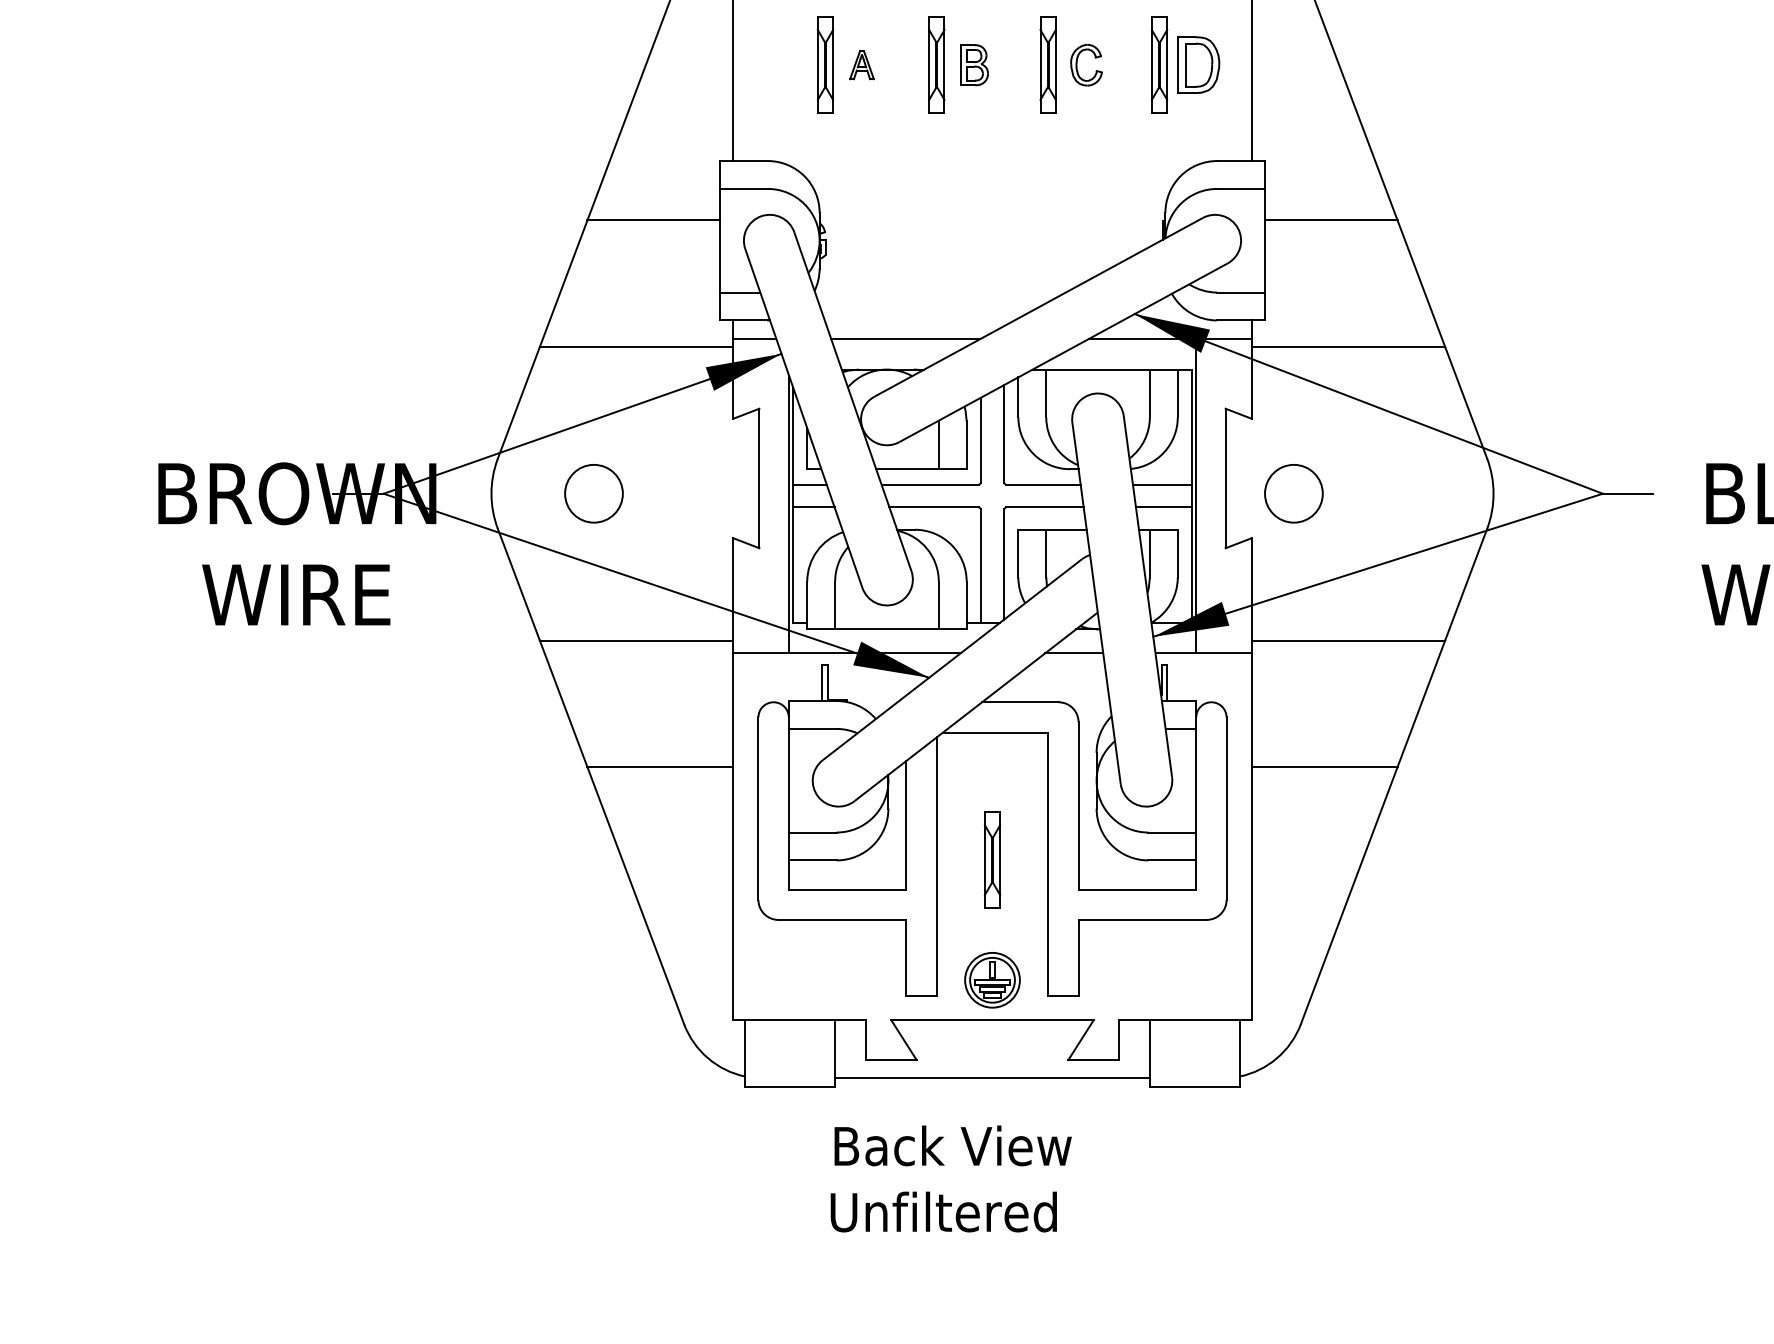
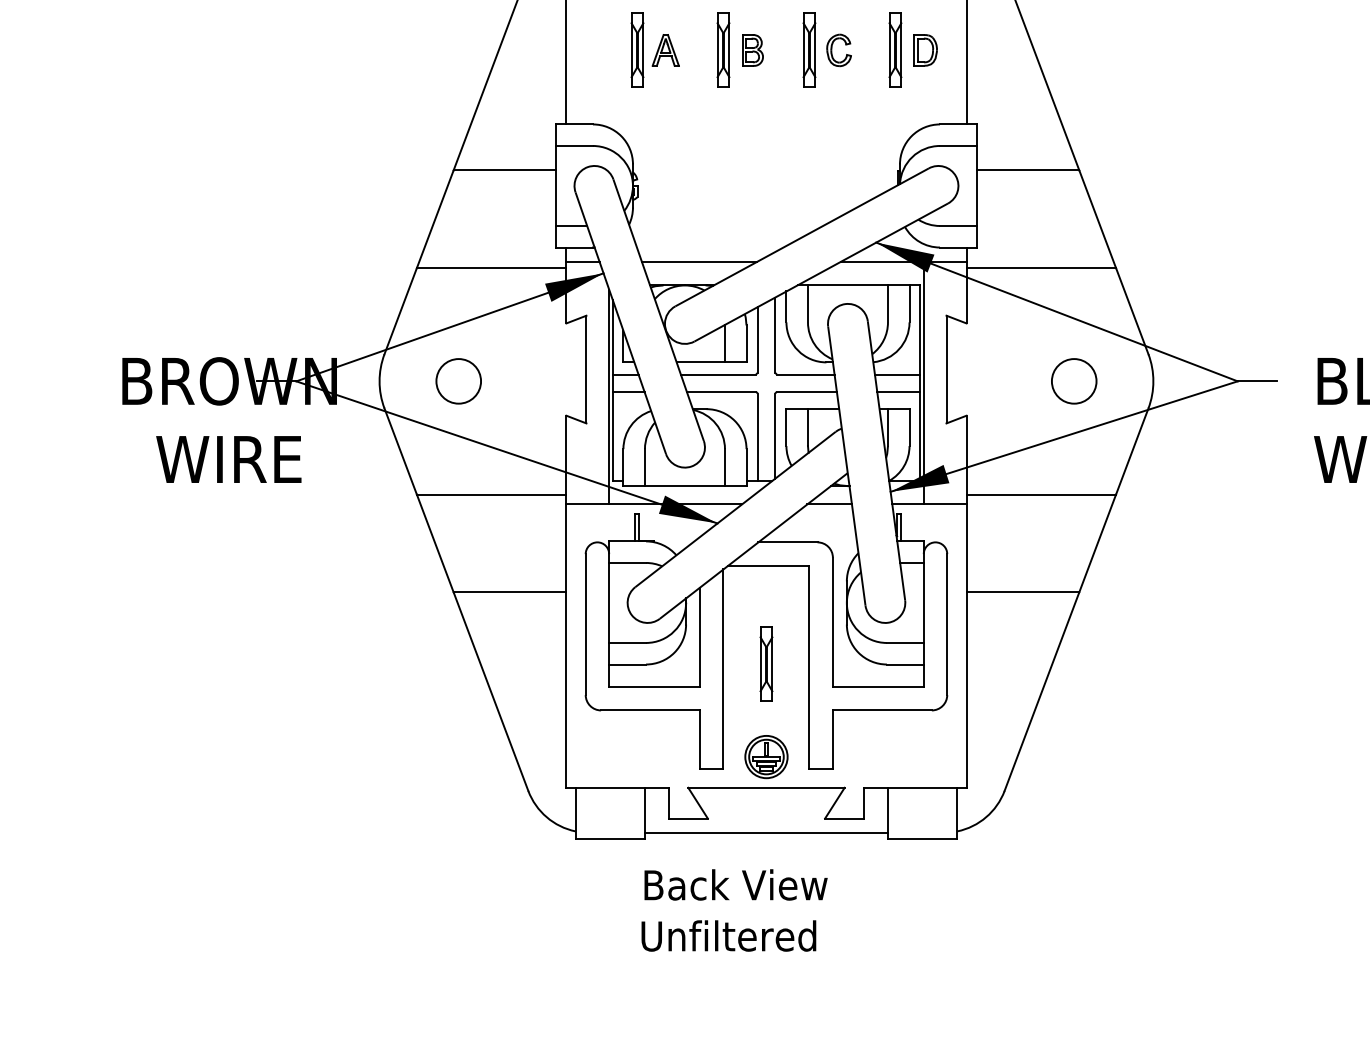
part: (861, 65) -> (665, 50), size x1.43
part: (1198, 65) -> (925, 50), size x0.71
circle: (1294, 493) -> (1074, 381), moved

